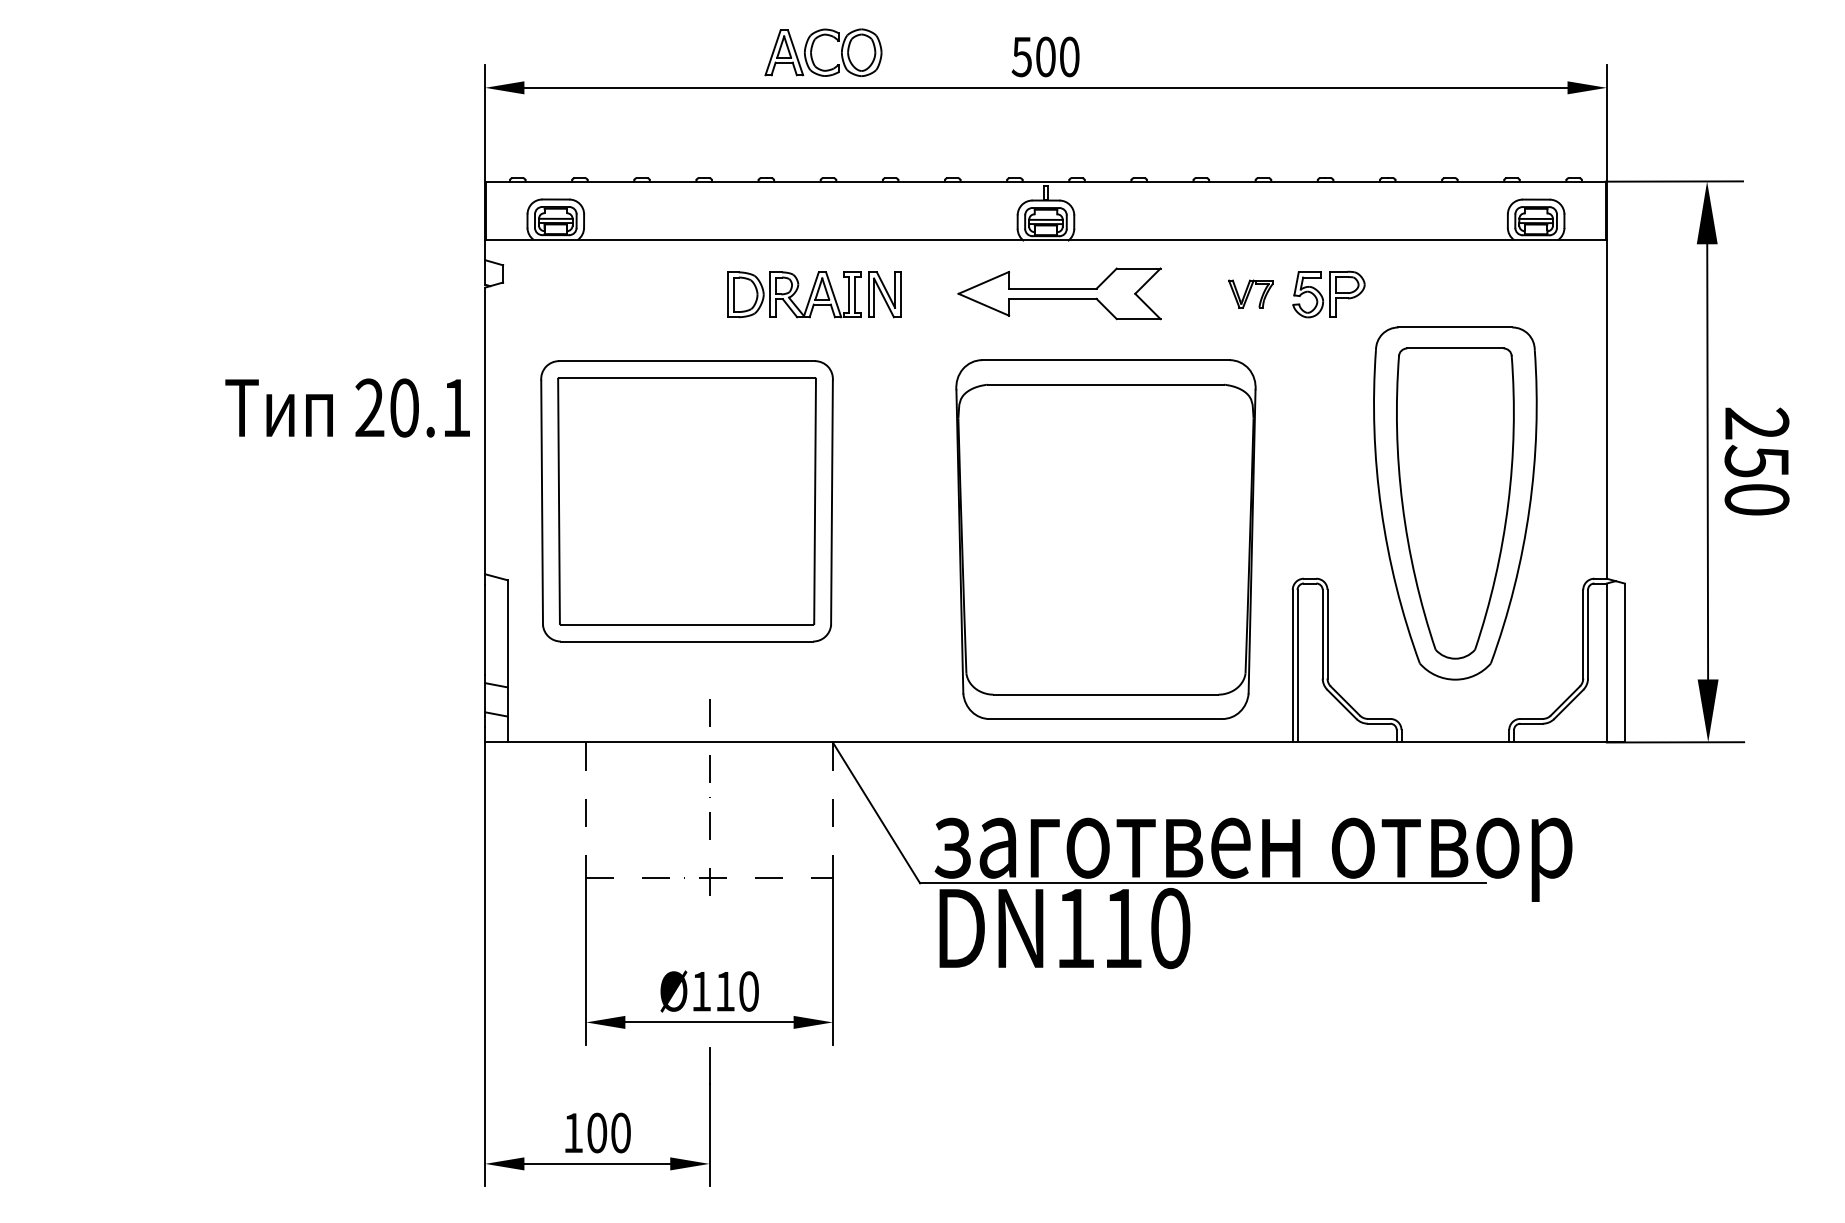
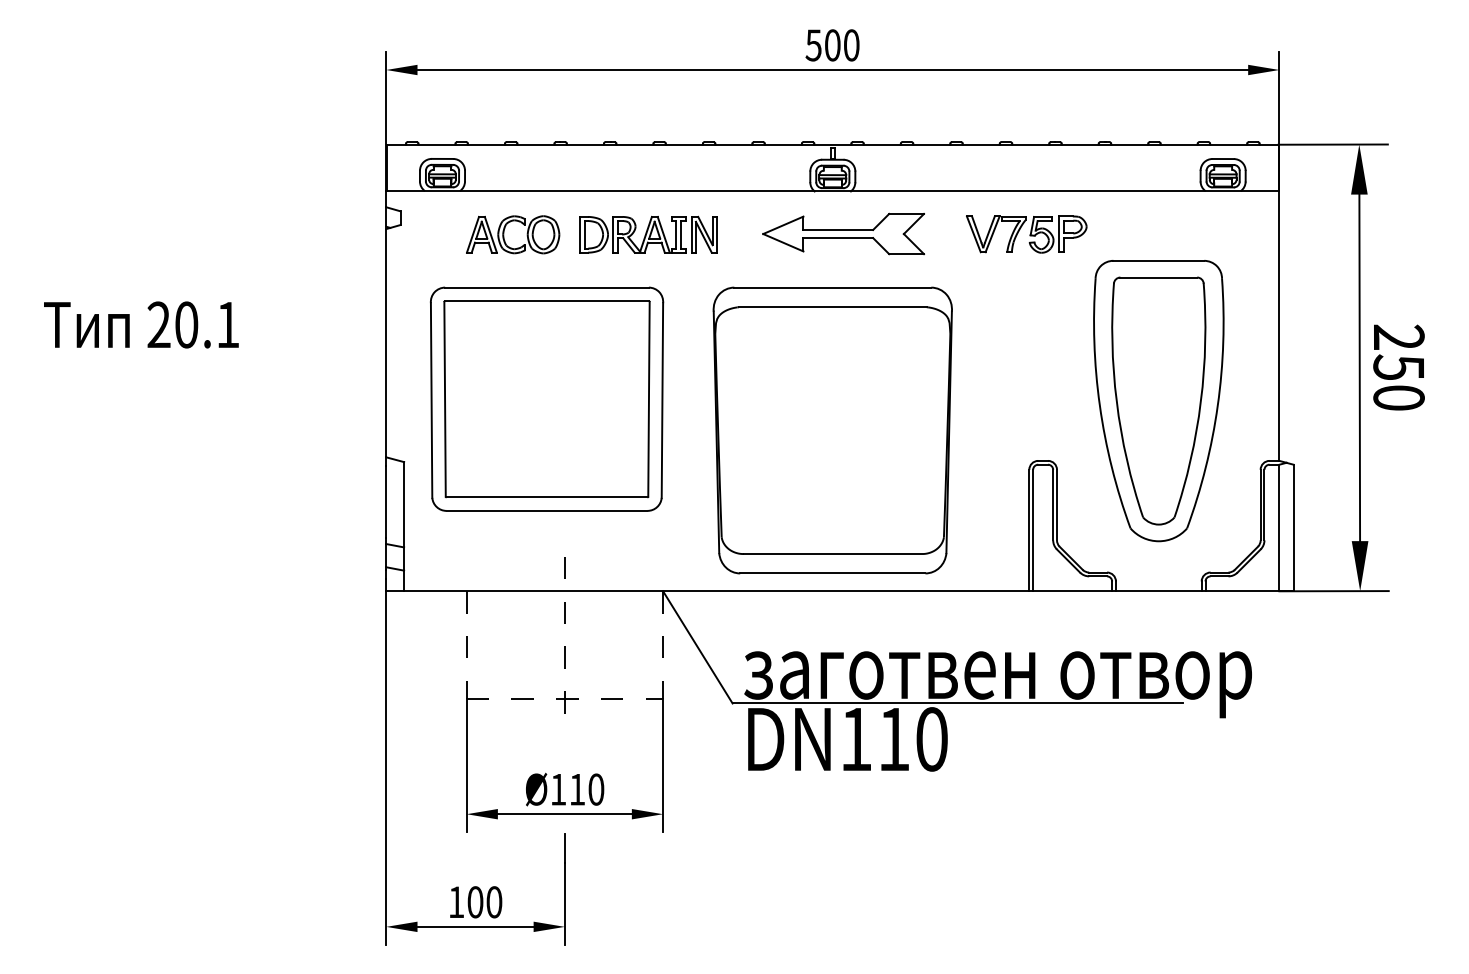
part: (812, 50) -> (504, 232), moved
part: (1250, 293) -> (995, 233), size x1.67
text: (347, 407) -> (141, 324), moved
part: (1105, 539) -> (832, 430), moved

